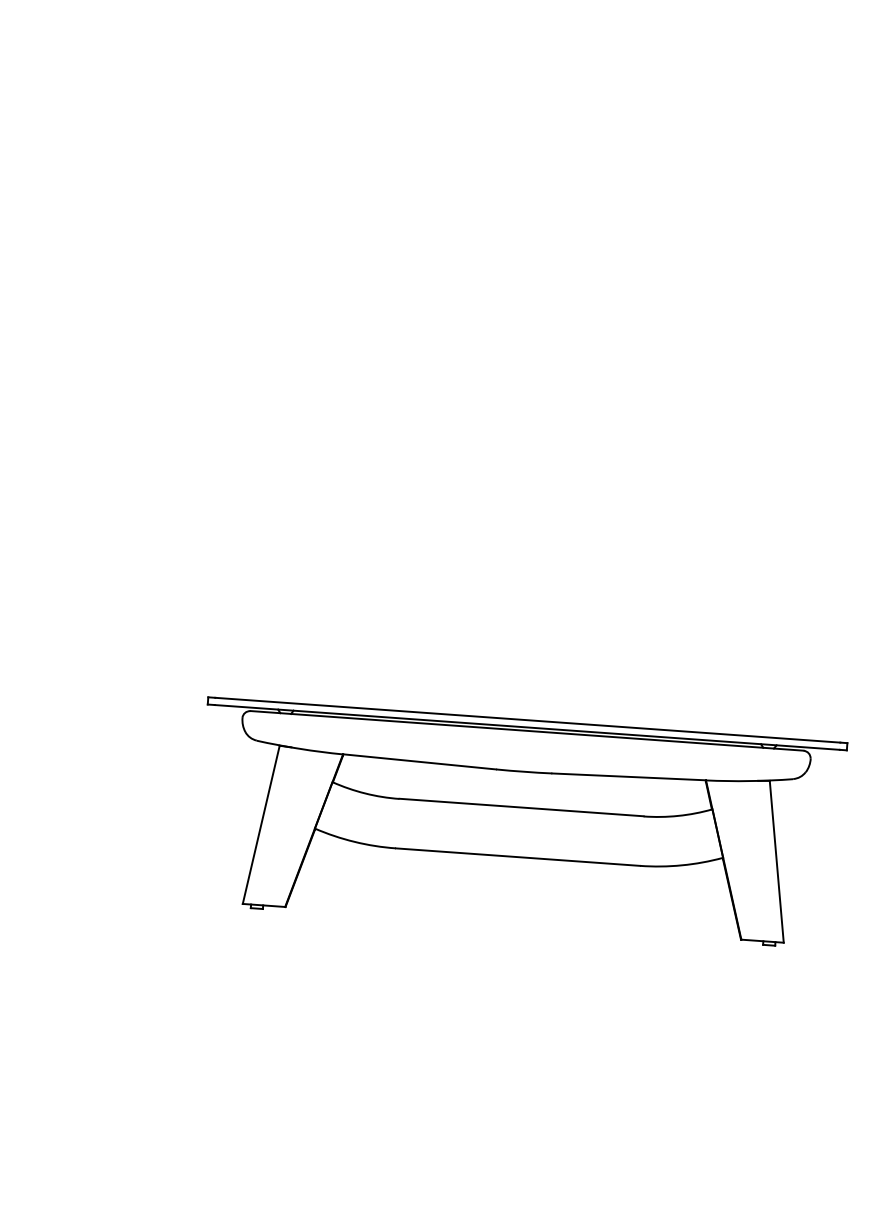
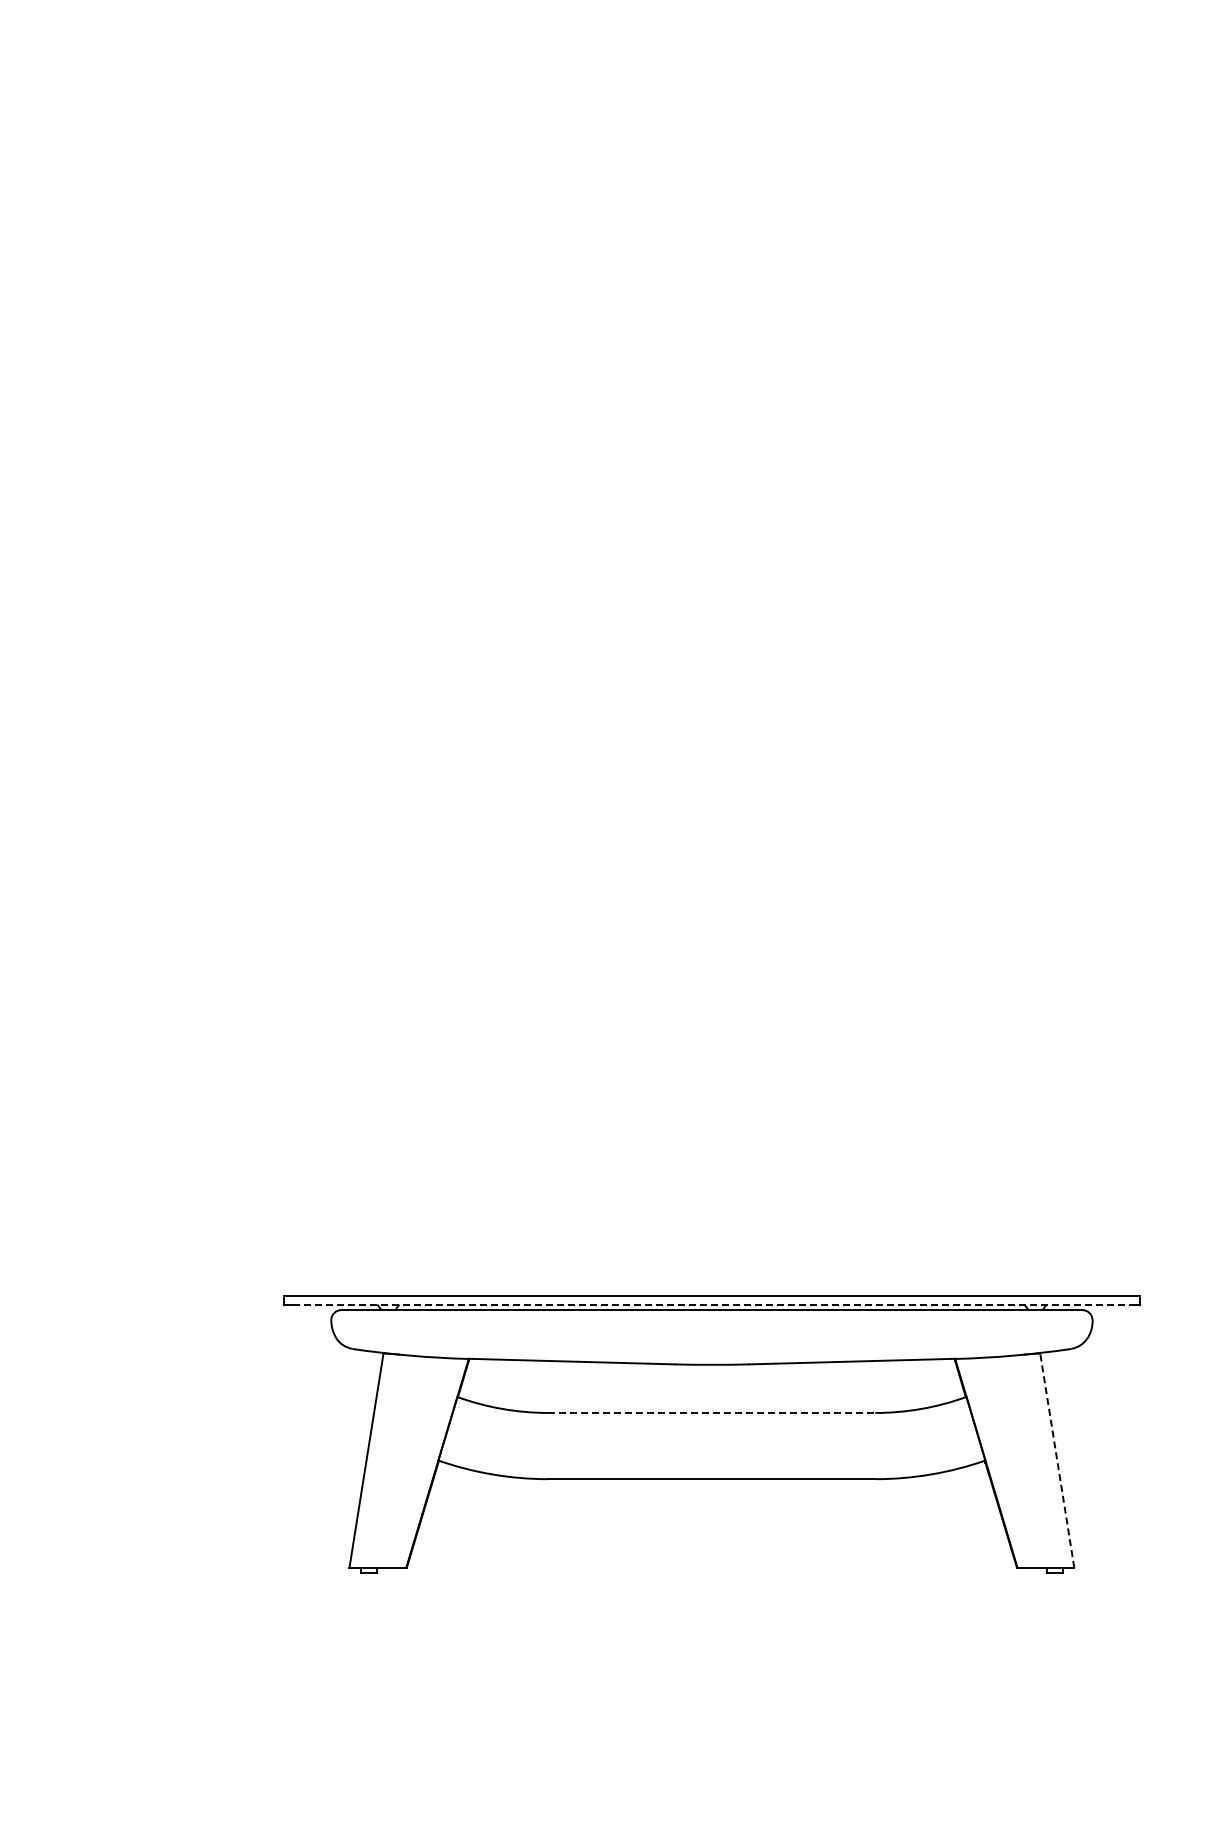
line: (527, 727) -> (711, 1305), solid -> dashed
line: (521, 807) -> (711, 1412), solid -> dashed
line: (776, 861) -> (1057, 1460), solid -> dashed

